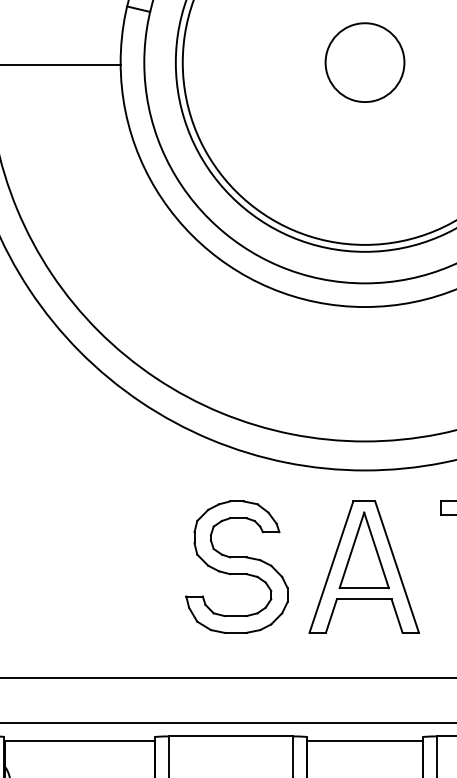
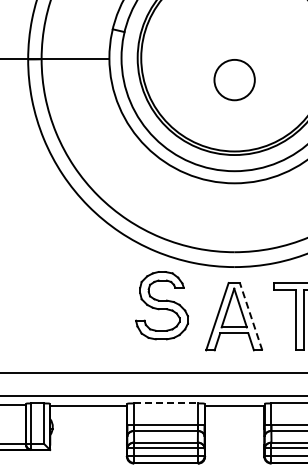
circle: (364, 63) -> (234, 80), moved
part: (235, 566) -> (161, 305), moved
line: (395, 566) -> (250, 316), solid -> dashed
line: (230, 736) -> (165, 403), solid -> dashed

